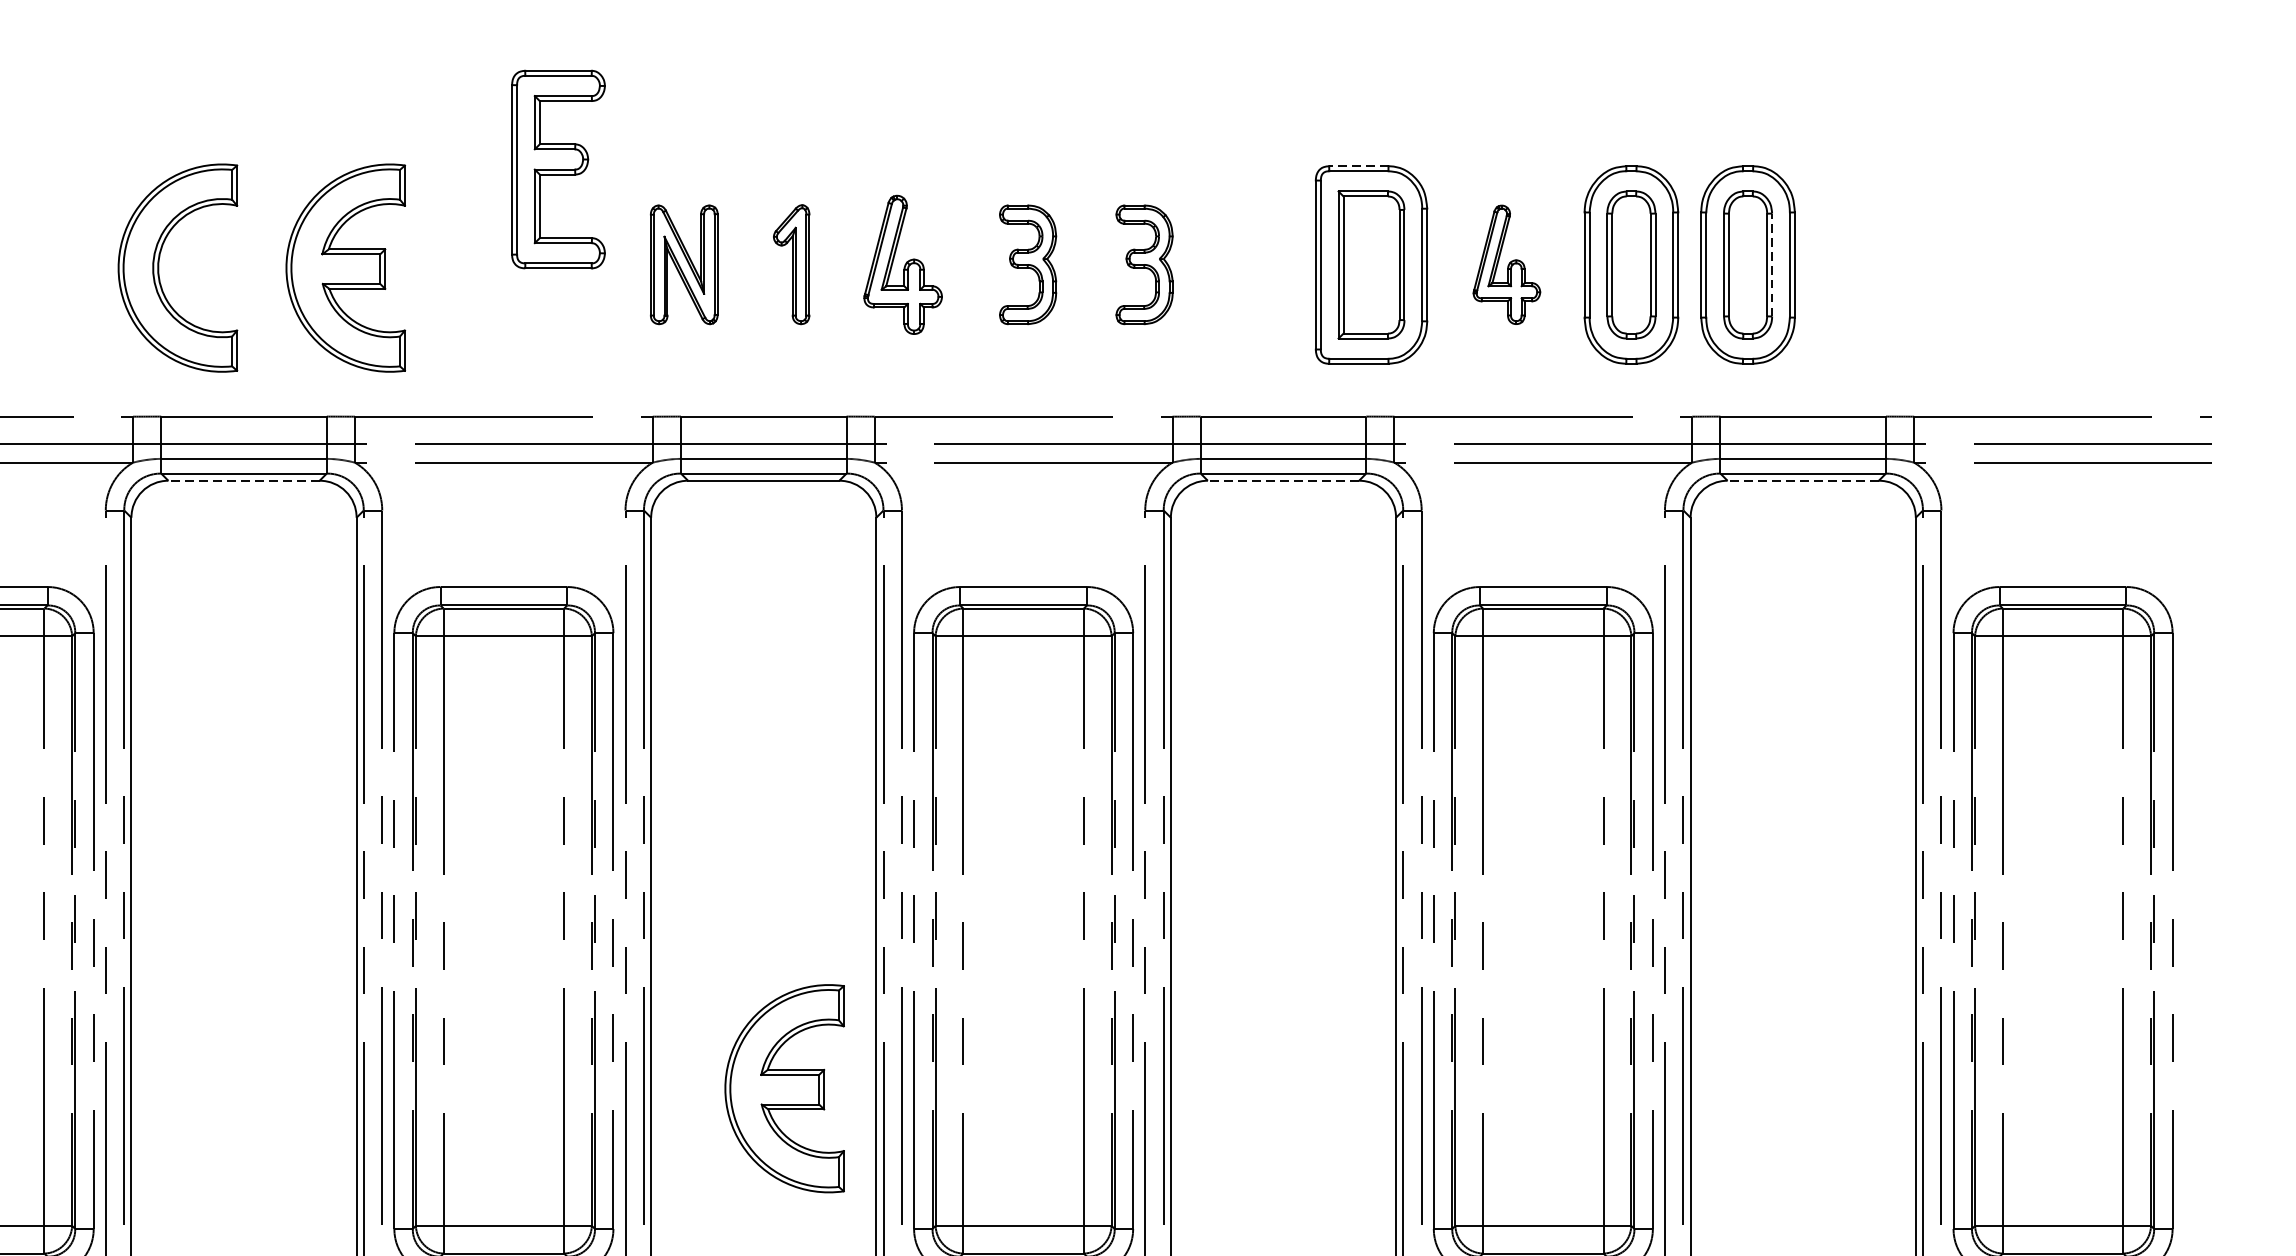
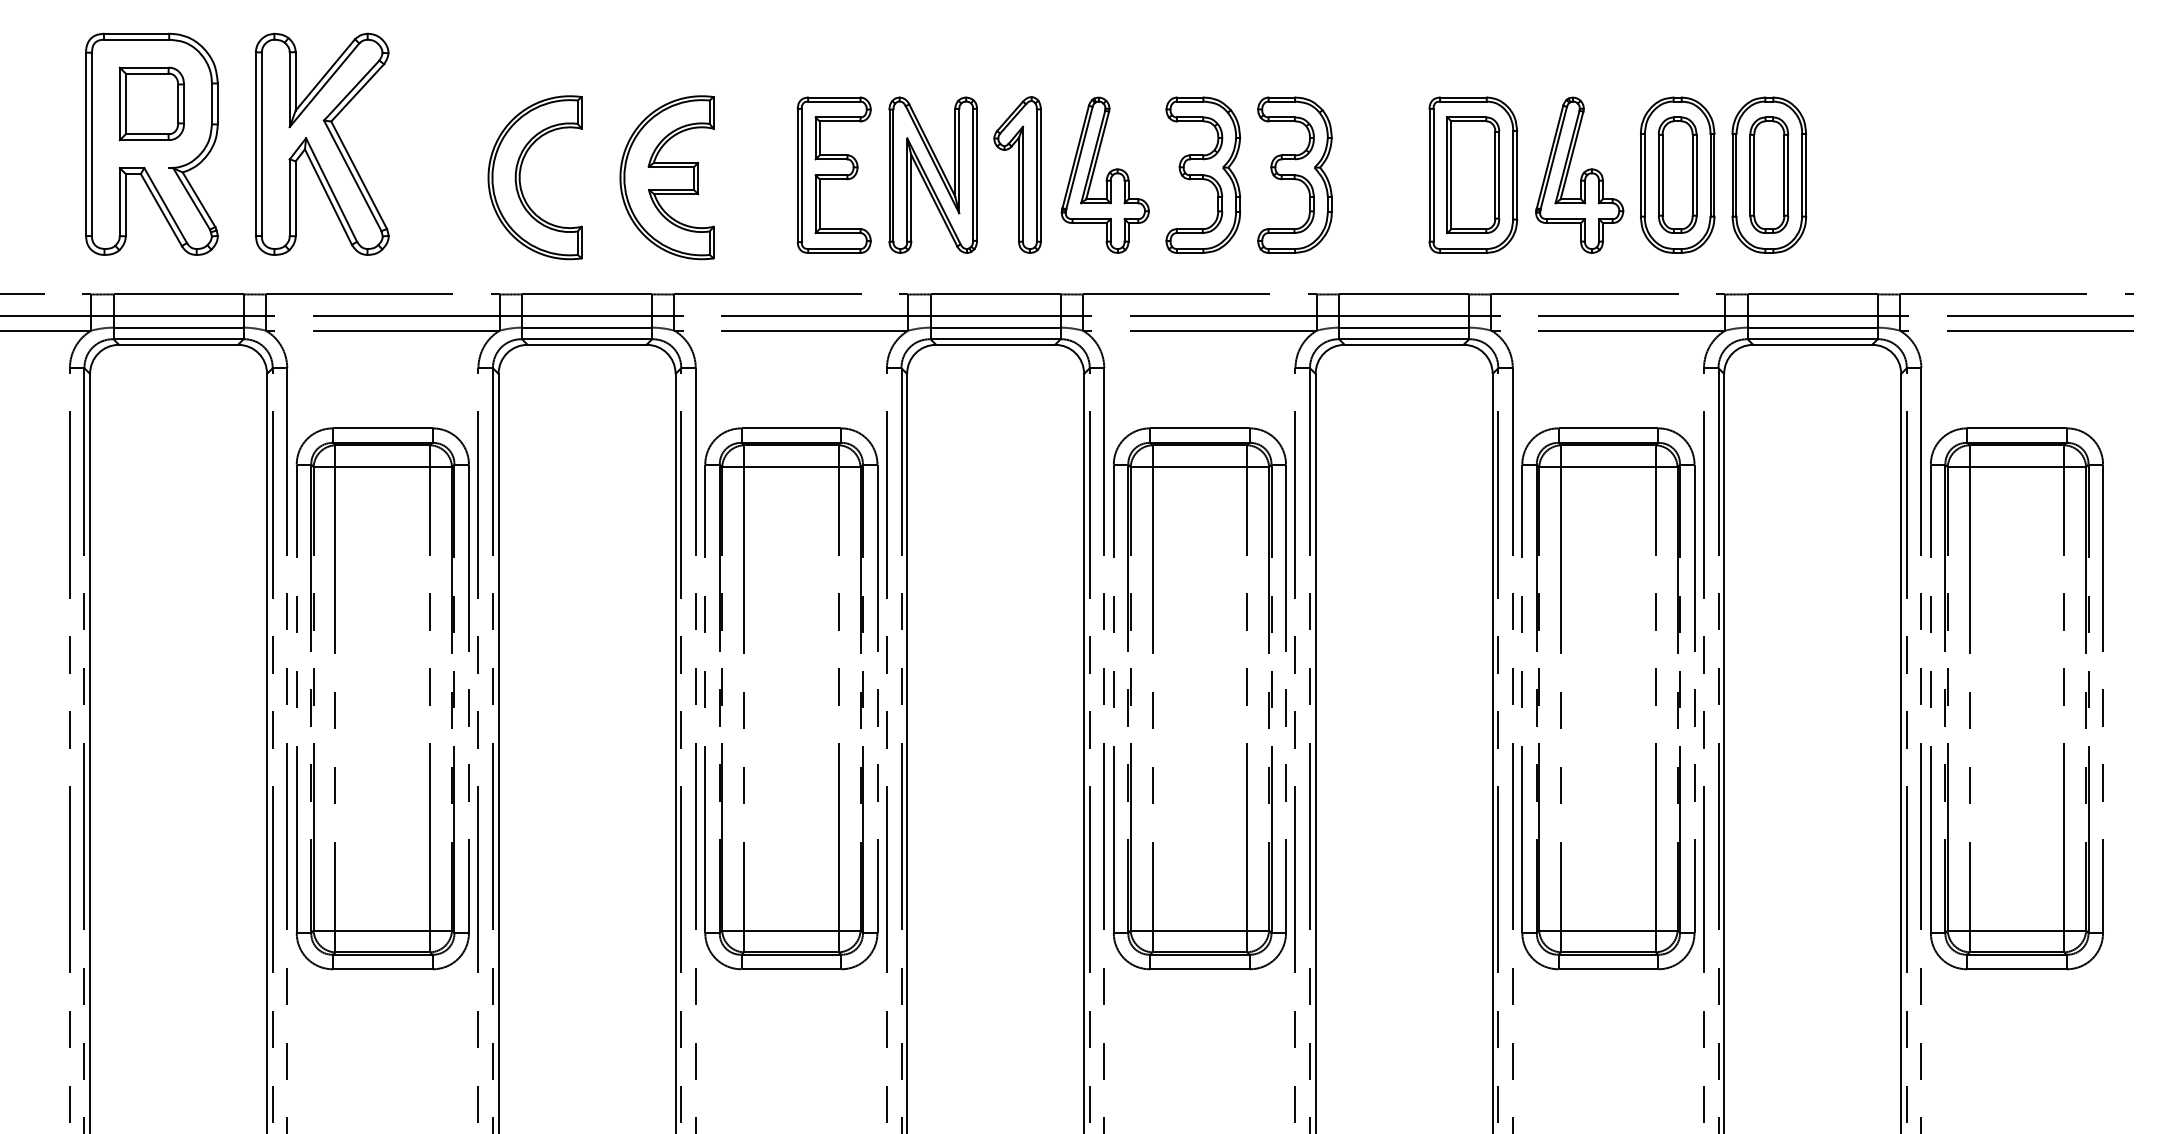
line: (1357, 166) -> (1462, 97), dashed -> solid
part: (557, 168) -> (833, 174), moved
part: (683, 264) -> (932, 174), size x1.67
part: (791, 264) -> (1017, 174), size x1.67
part: (902, 264) -> (1104, 174), size x1.43
part: (1028, 264) -> (1203, 174), size x1.67
part: (1143, 264) -> (1294, 174), size x1.67
part: (1506, 264) -> (1579, 174), size x1.67
line: (1772, 264) -> (1788, 174), dashed -> solid
line: (243, 480) -> (586, 344), dashed -> solid
line: (1282, 480) -> (1403, 344), dashed -> solid
line: (1802, 480) -> (1812, 344), dashed -> solid
part: (783, 1088) -> (1011, 822), removed

